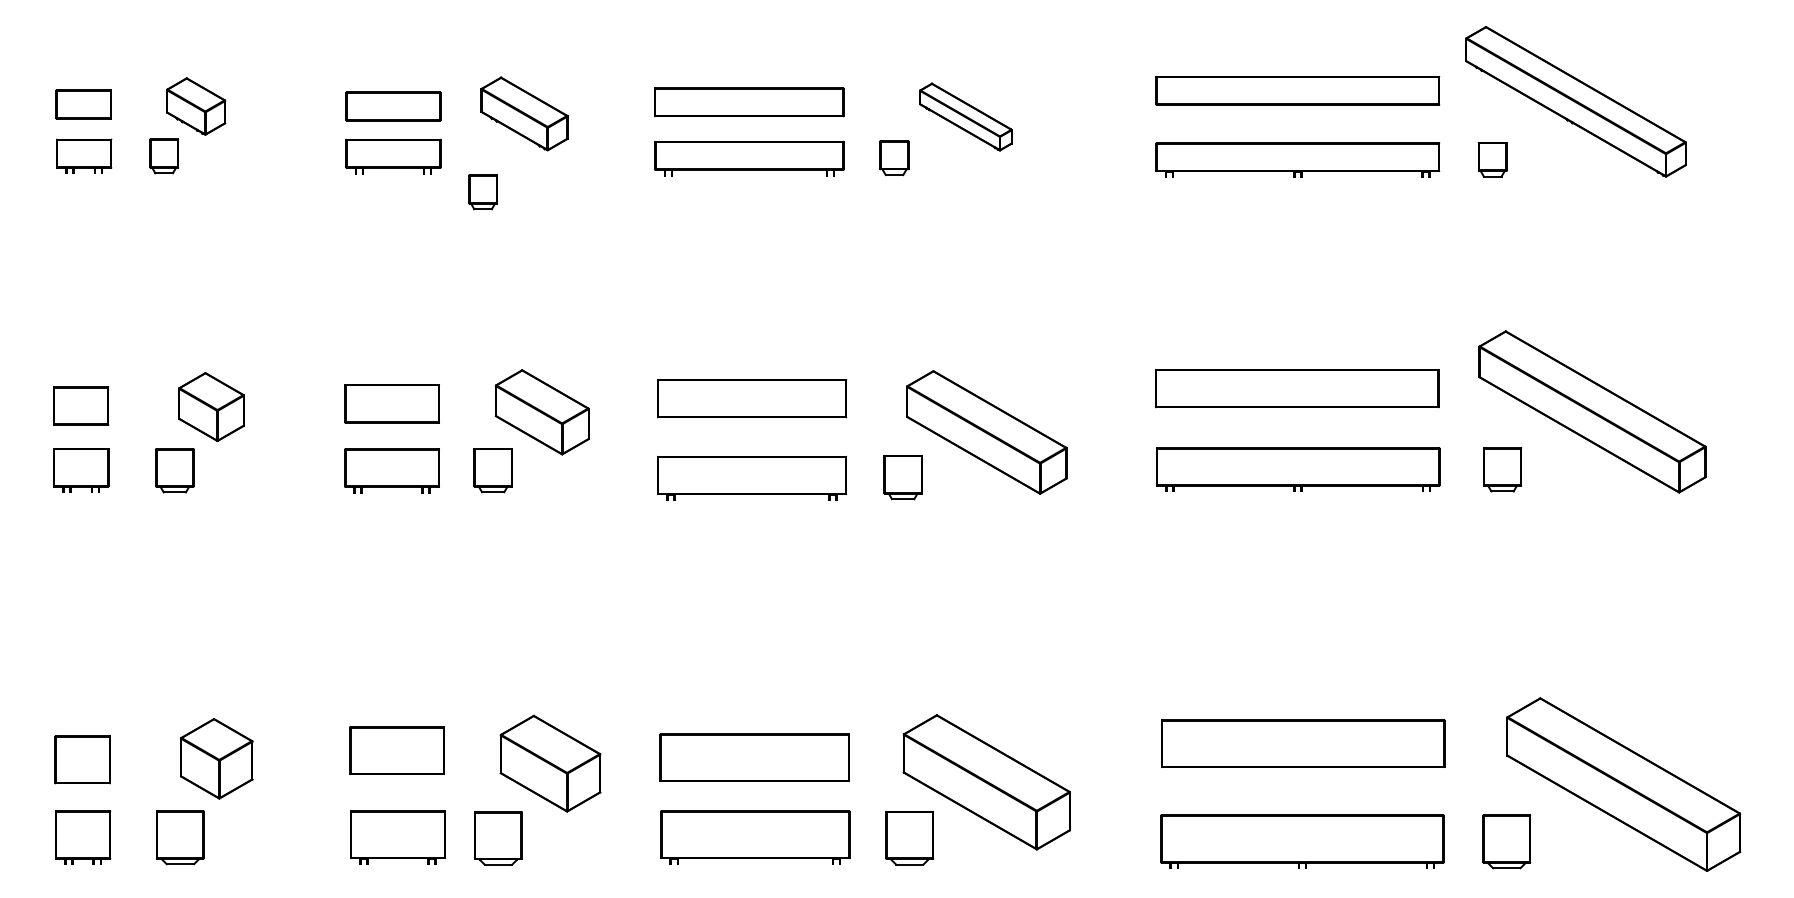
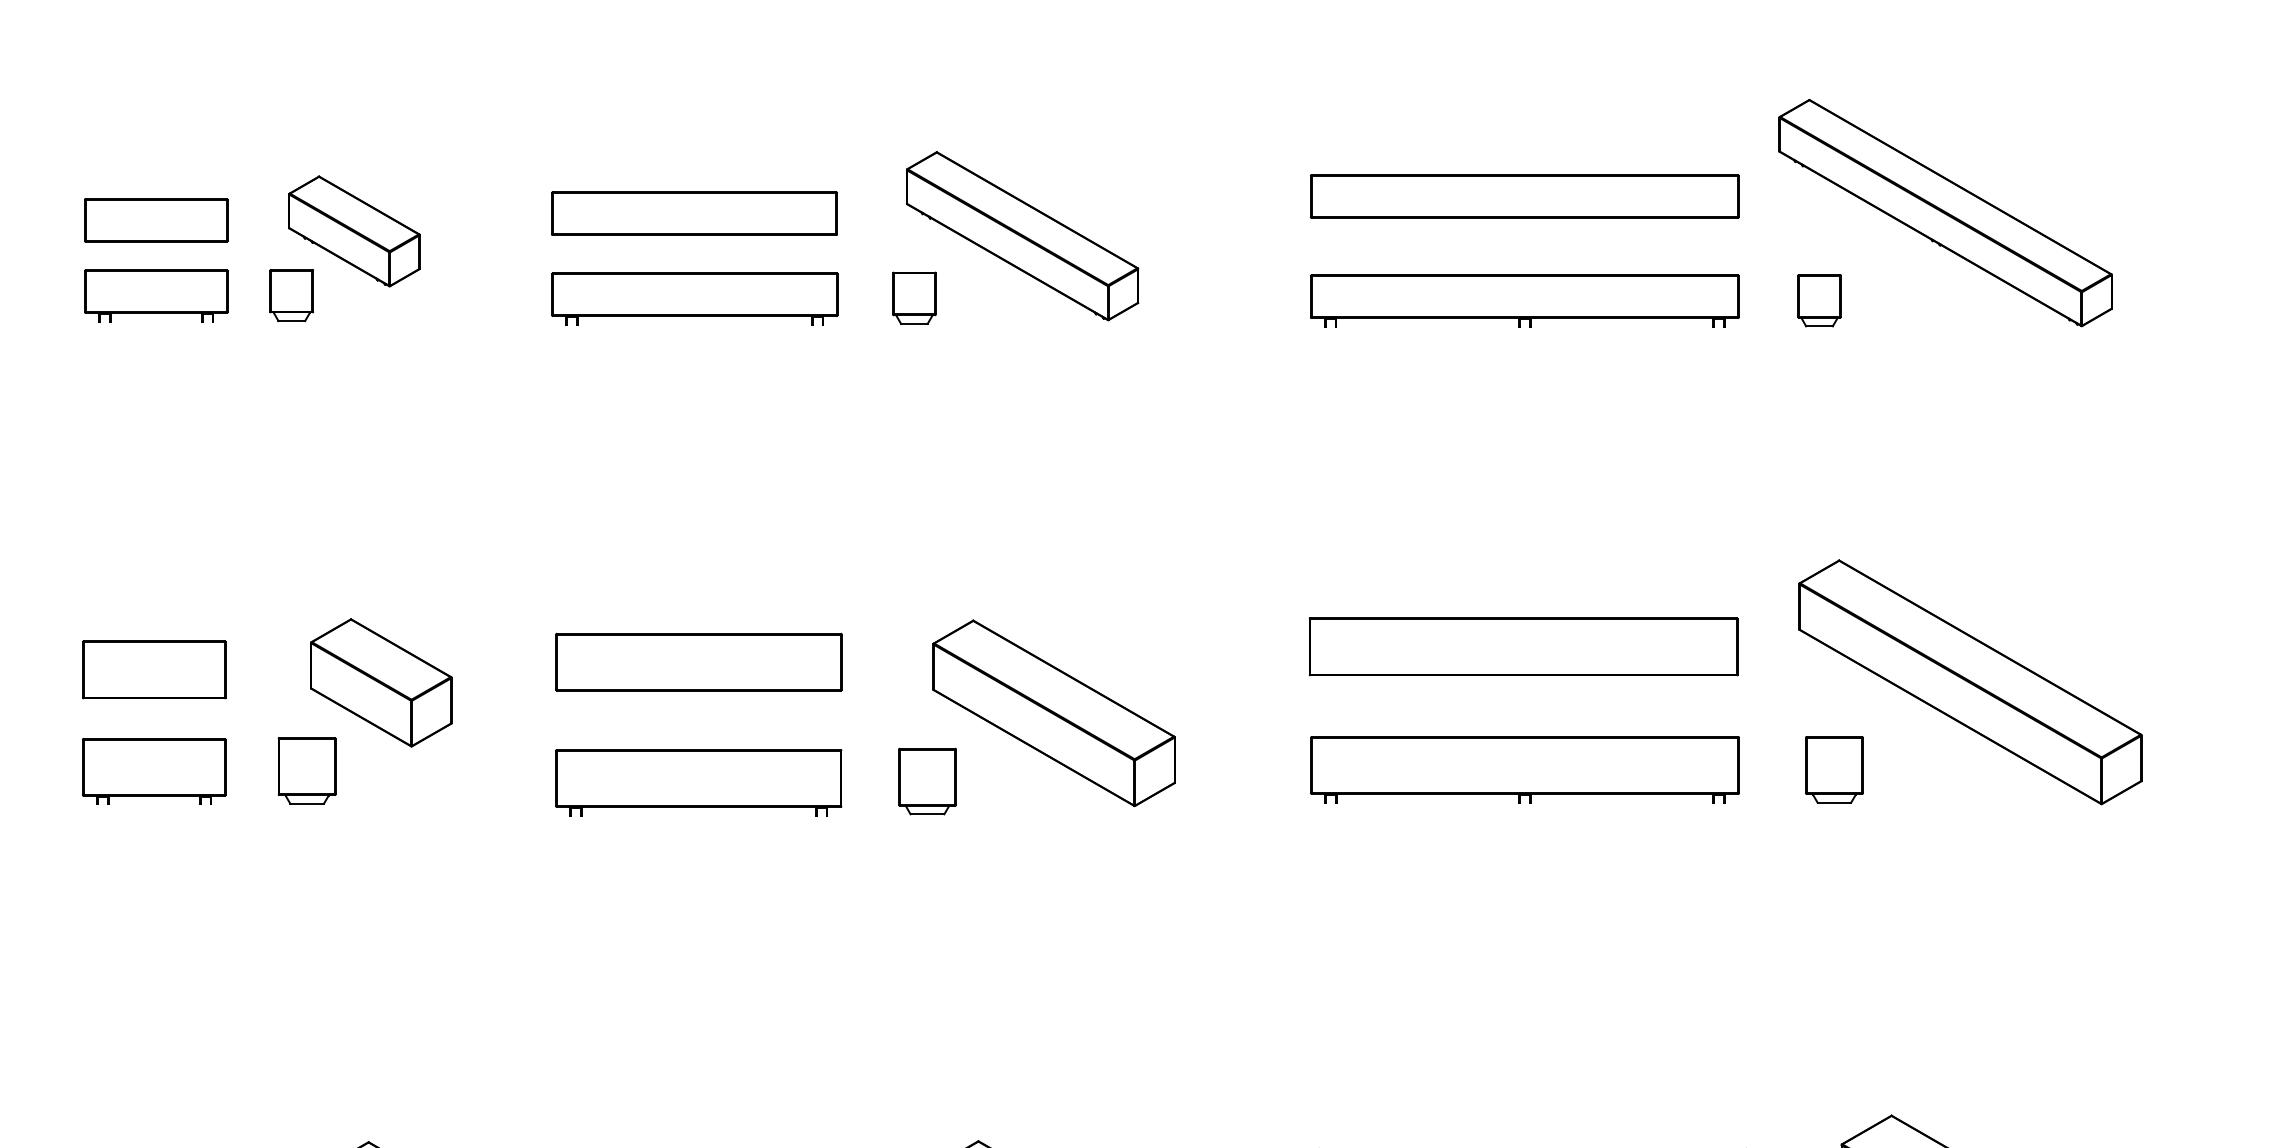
part: (965, 116) -> (1021, 235), size x1.67
part: (482, 192) -> (290, 295), moved

